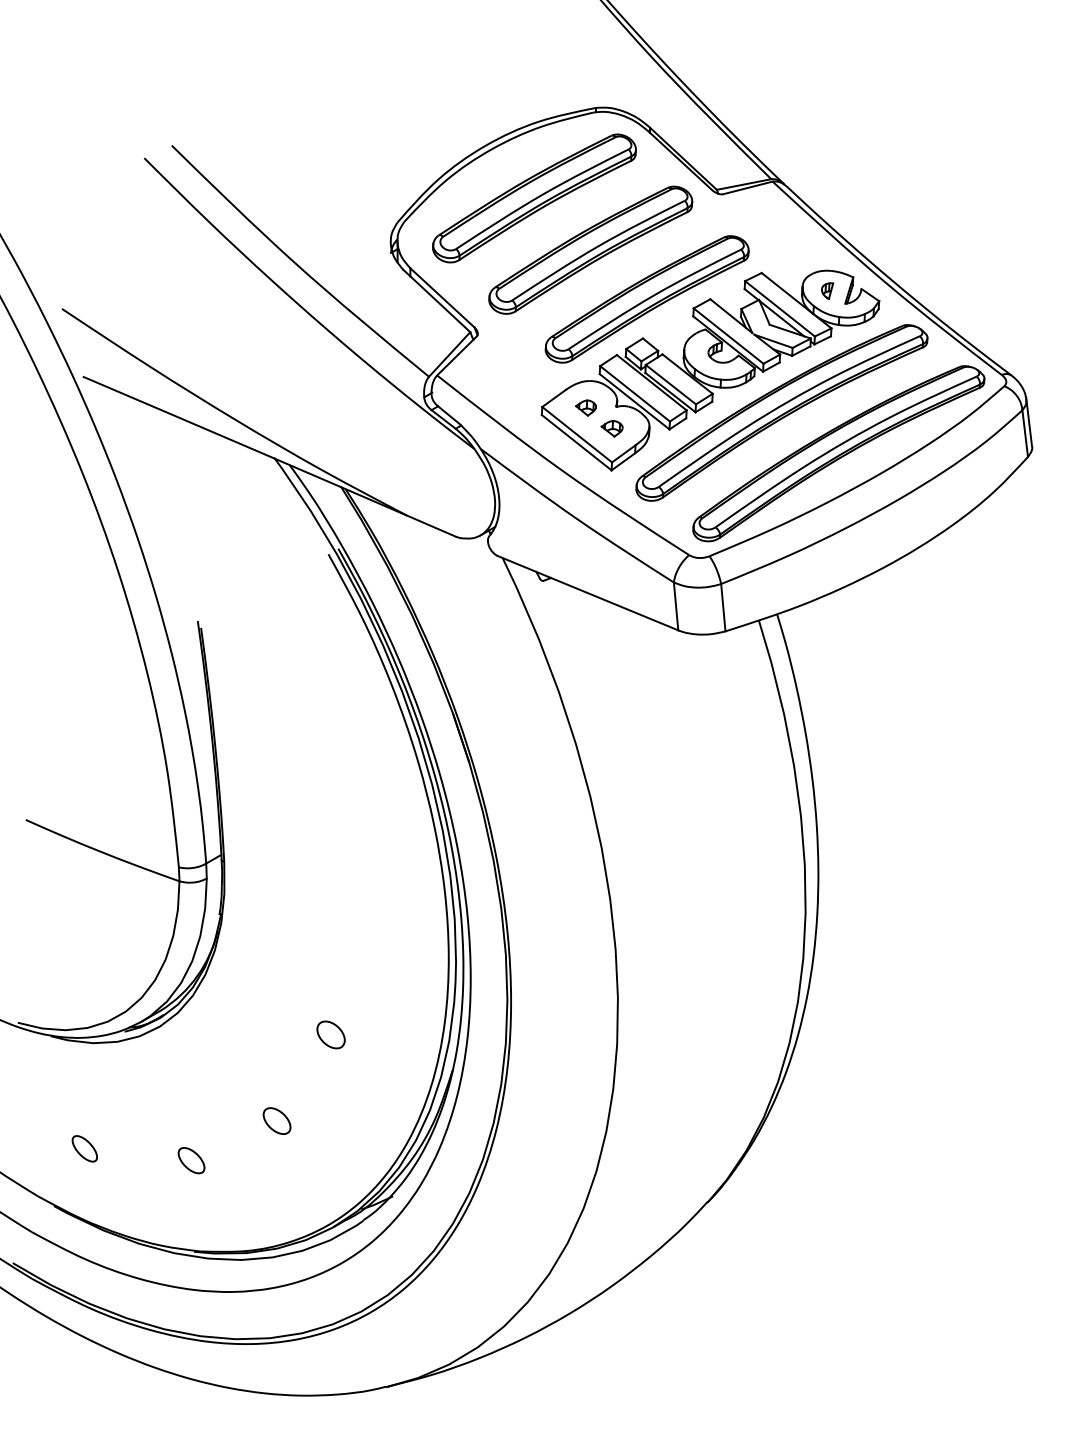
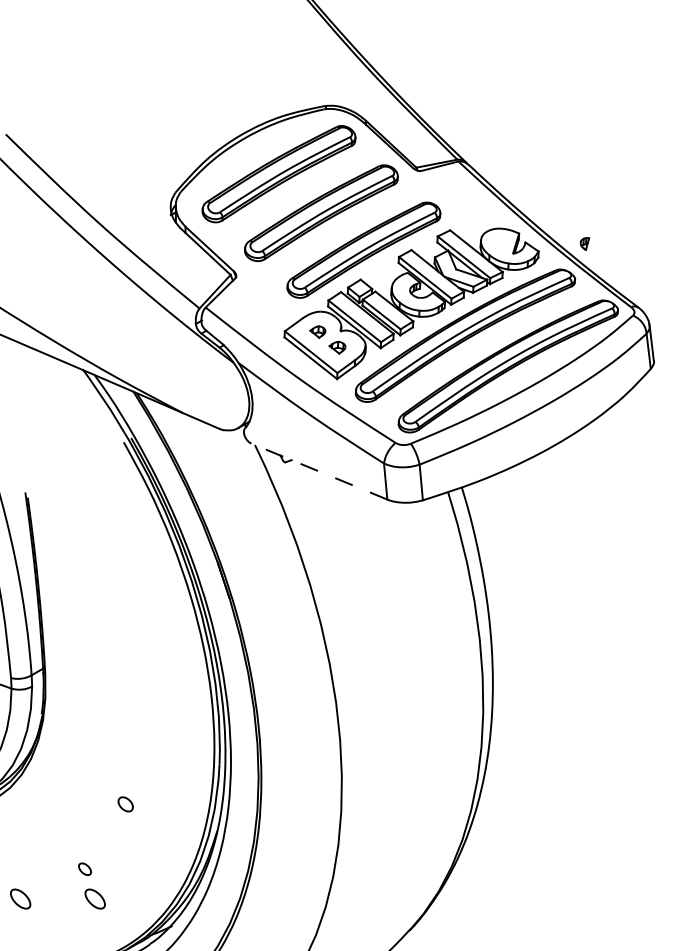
part: (827, 291) -> (584, 244), moved
line: (588, 593) -> (319, 471), solid -> dashed
part: (330, 1034) -> (125, 804), size x0.7
part: (276, 1120) -> (84, 868), size x0.6
part: (290, 1160) -> (95, 898), added

